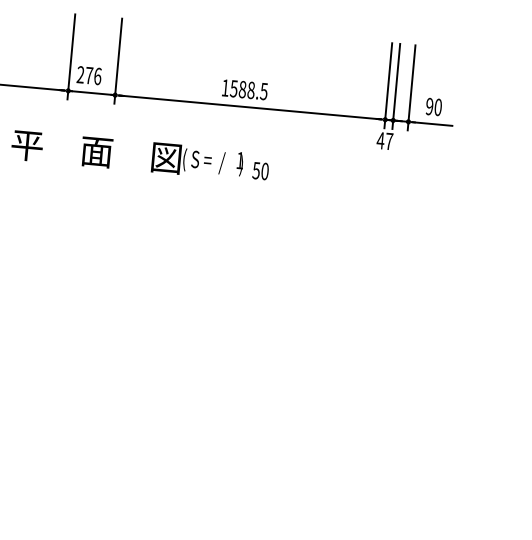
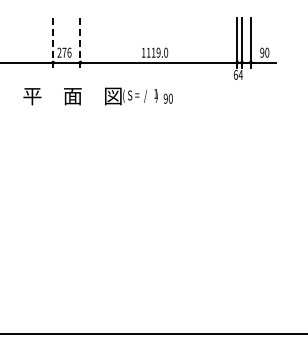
line: (71, 56) -> (53, 42), solid -> dashed
line: (118, 60) -> (80, 42), solid -> dashed
text: (249, 89) -> (157, 52), 1588.5 -> 1119.0
text: (383, 140) -> (237, 74), 47 -> 64
text: (255, 170) -> (165, 98), 50 -> 90

